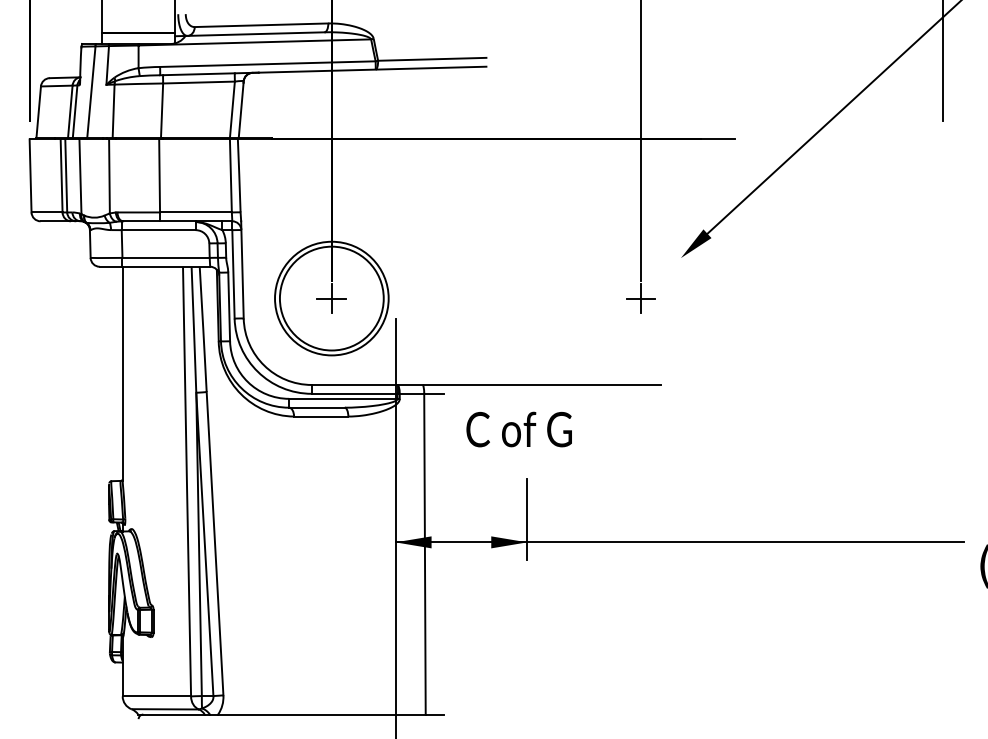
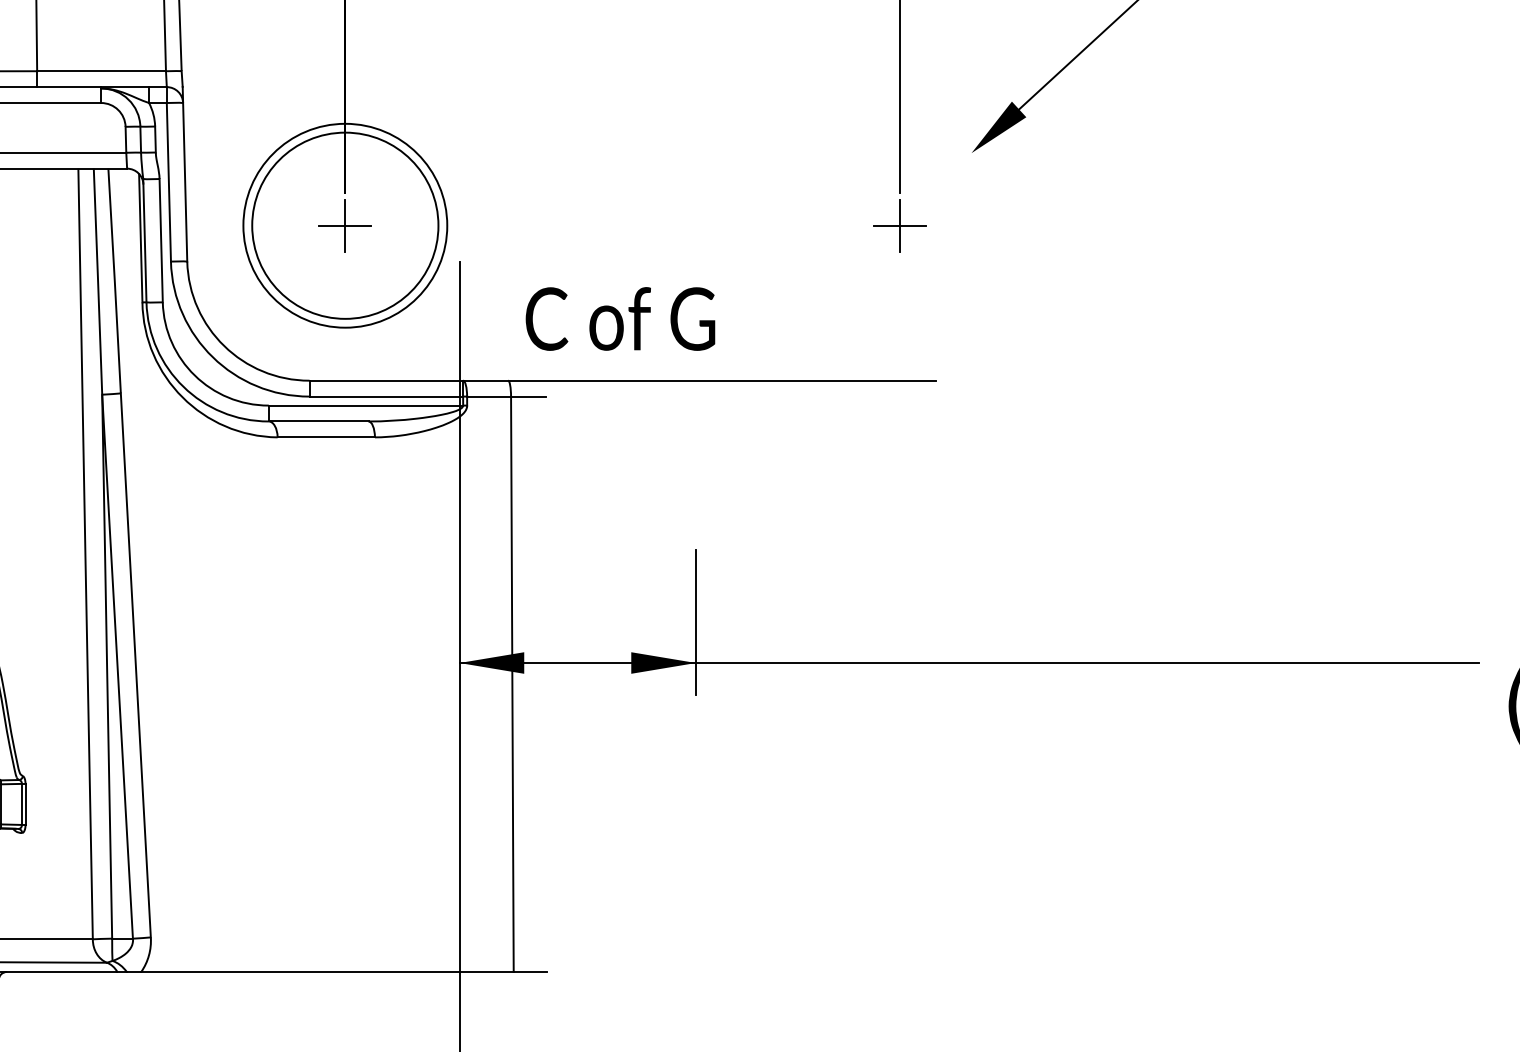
text: (518, 429) -> (619, 318), moved

